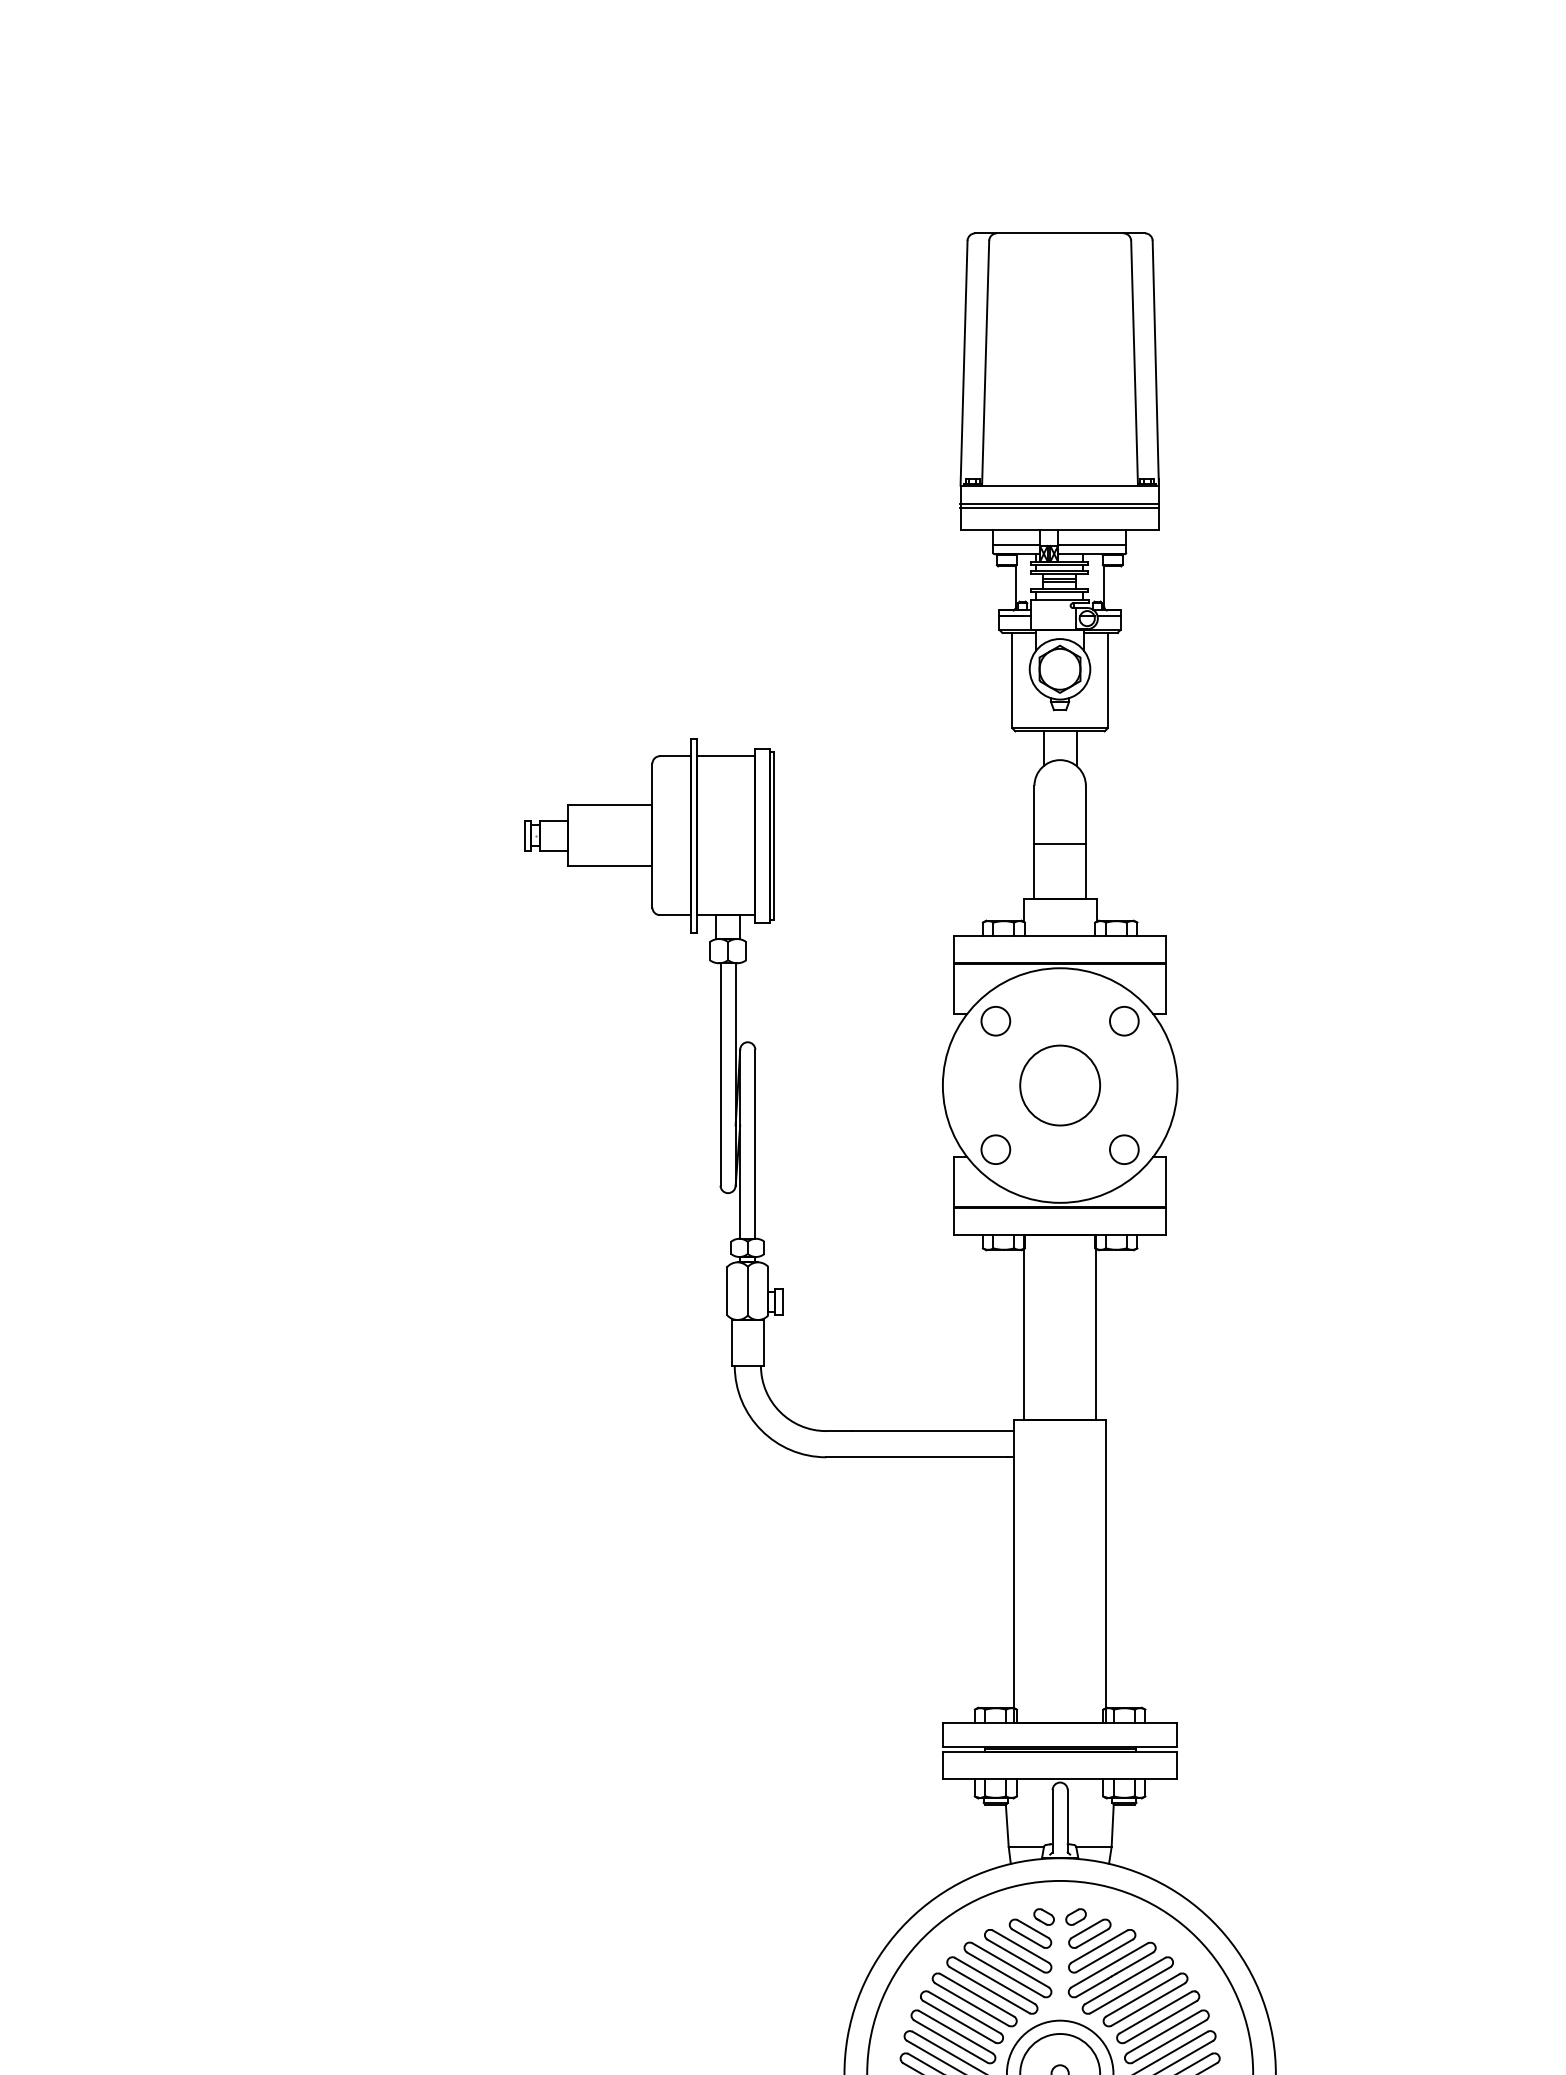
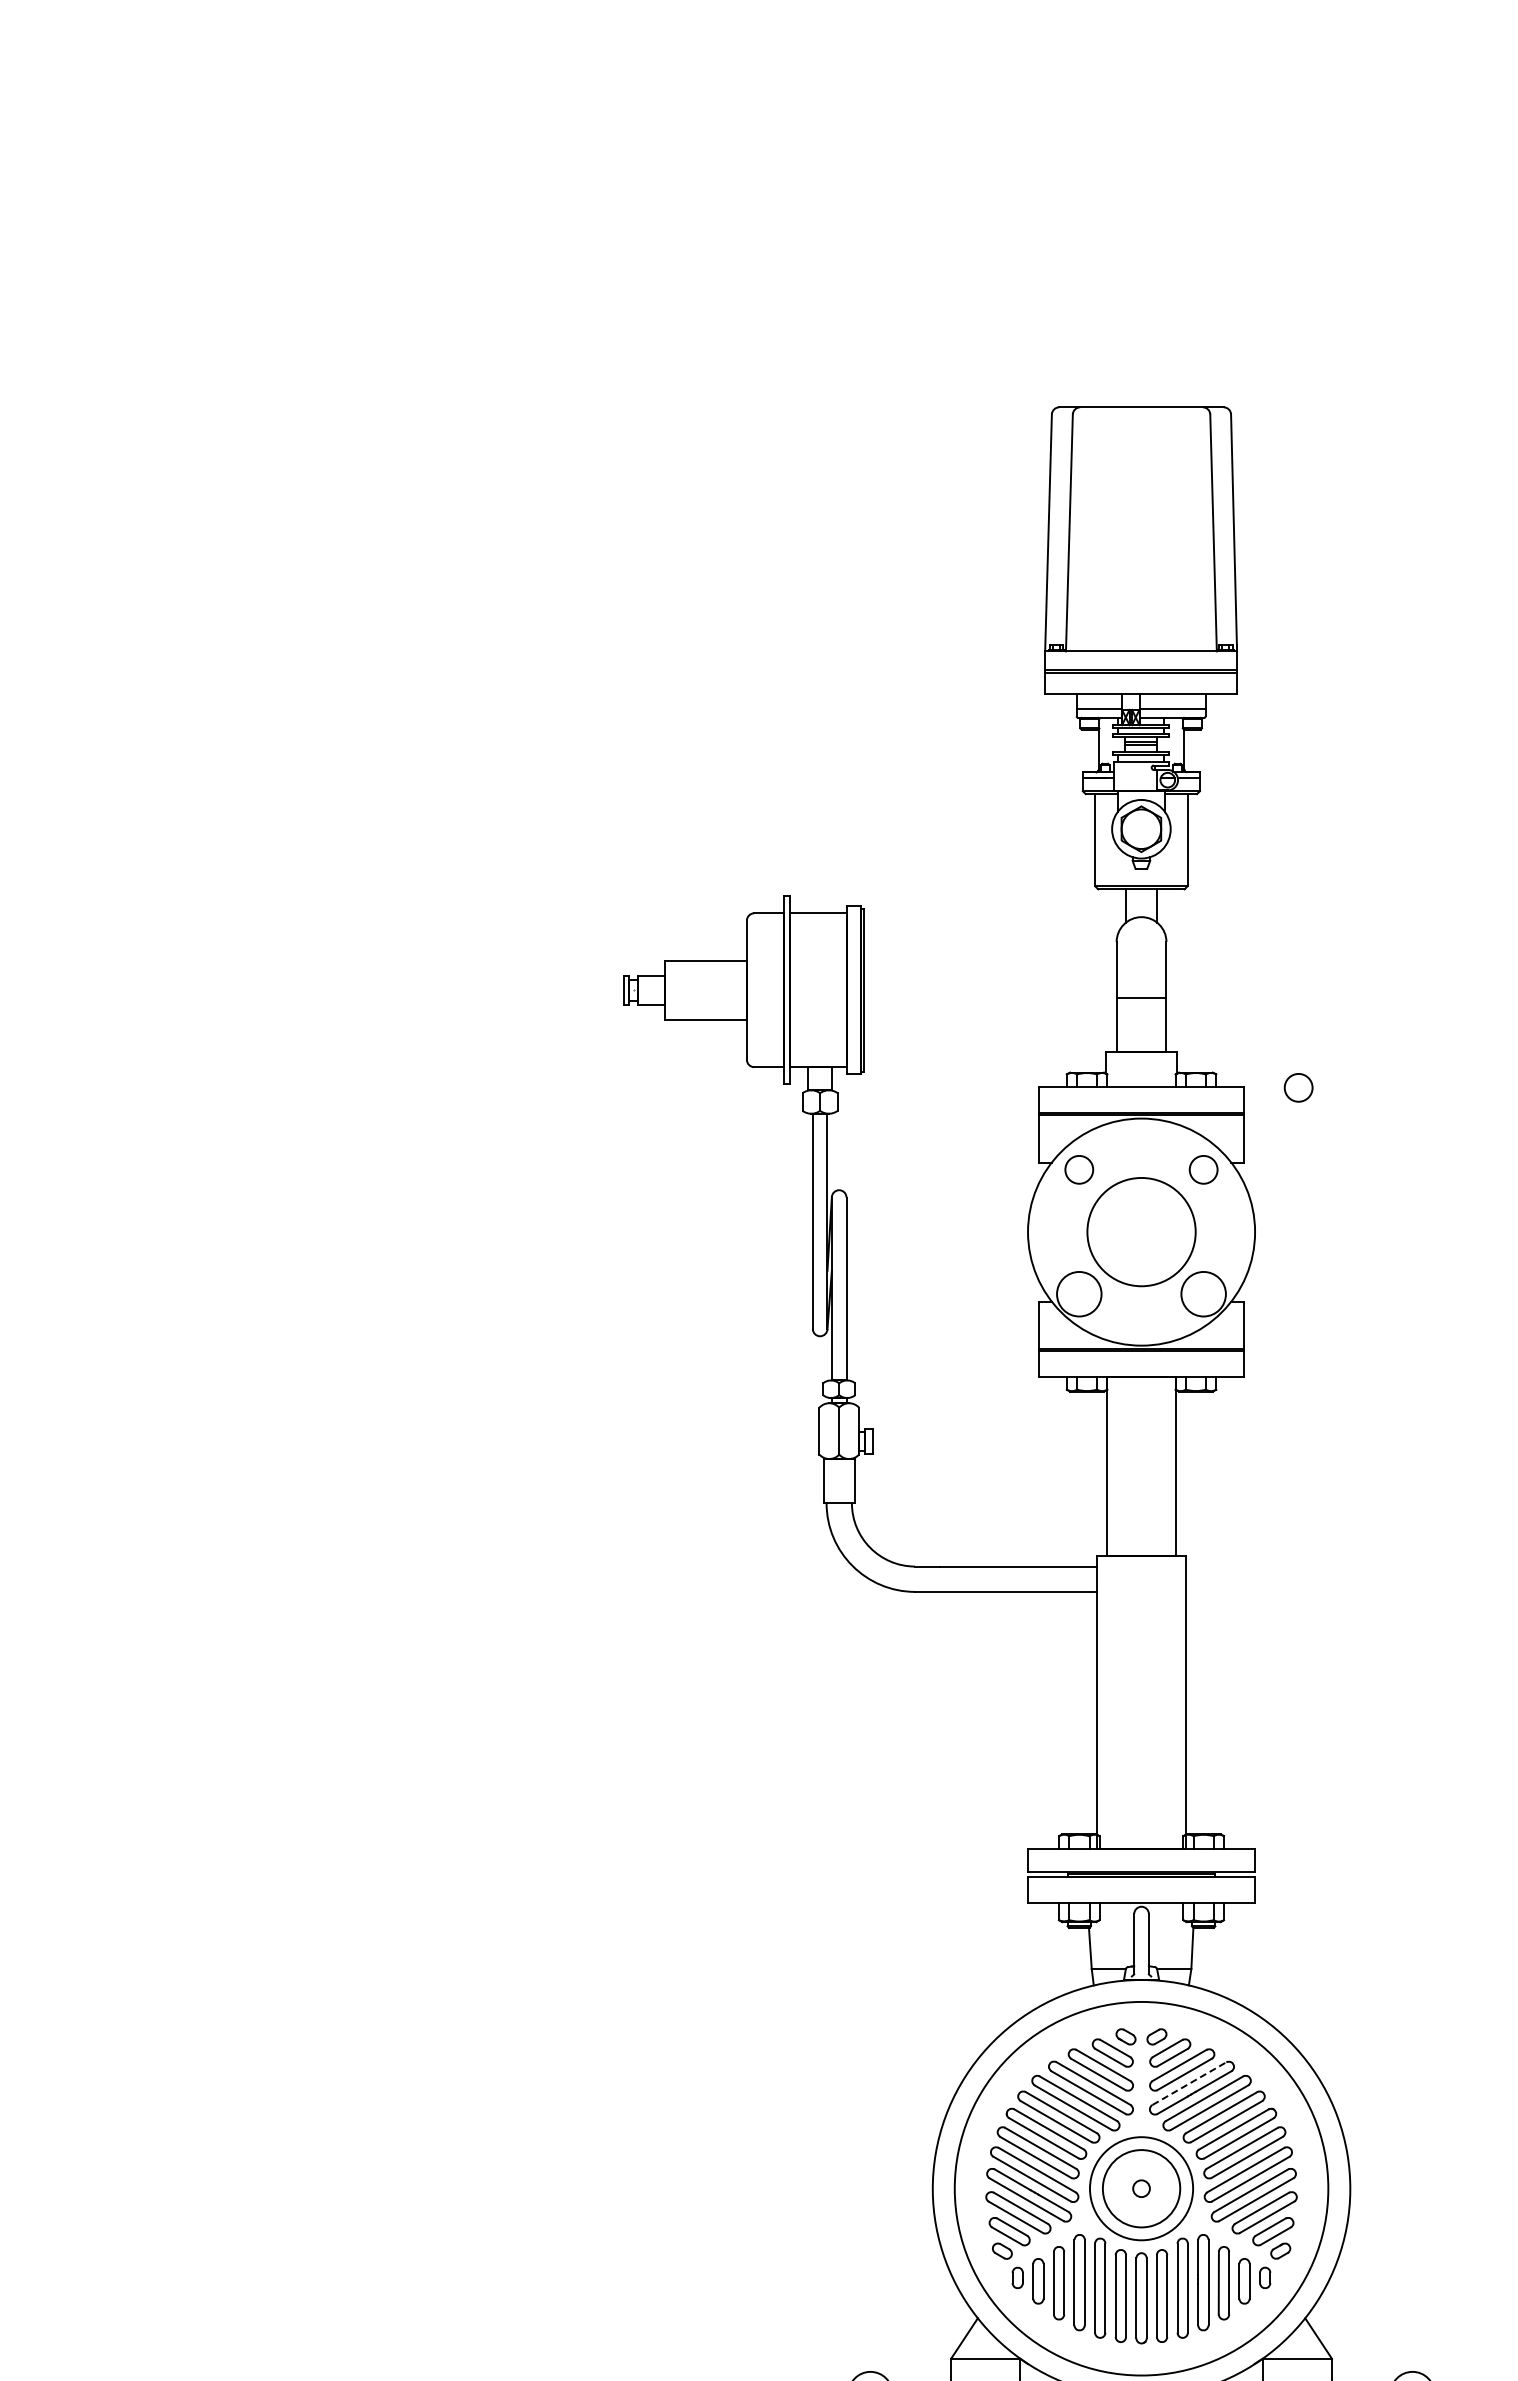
circle: (1222, 936) -> (1298, 1087), added
circle: (1060, 1084) -> (1141, 1231), size x1.4
circle: (996, 1150) -> (1079, 1294), size x1.6
circle: (1124, 1150) -> (1203, 1294), size x1.6
line: (1109, 1965) -> (1189, 2083), solid -> dashed

